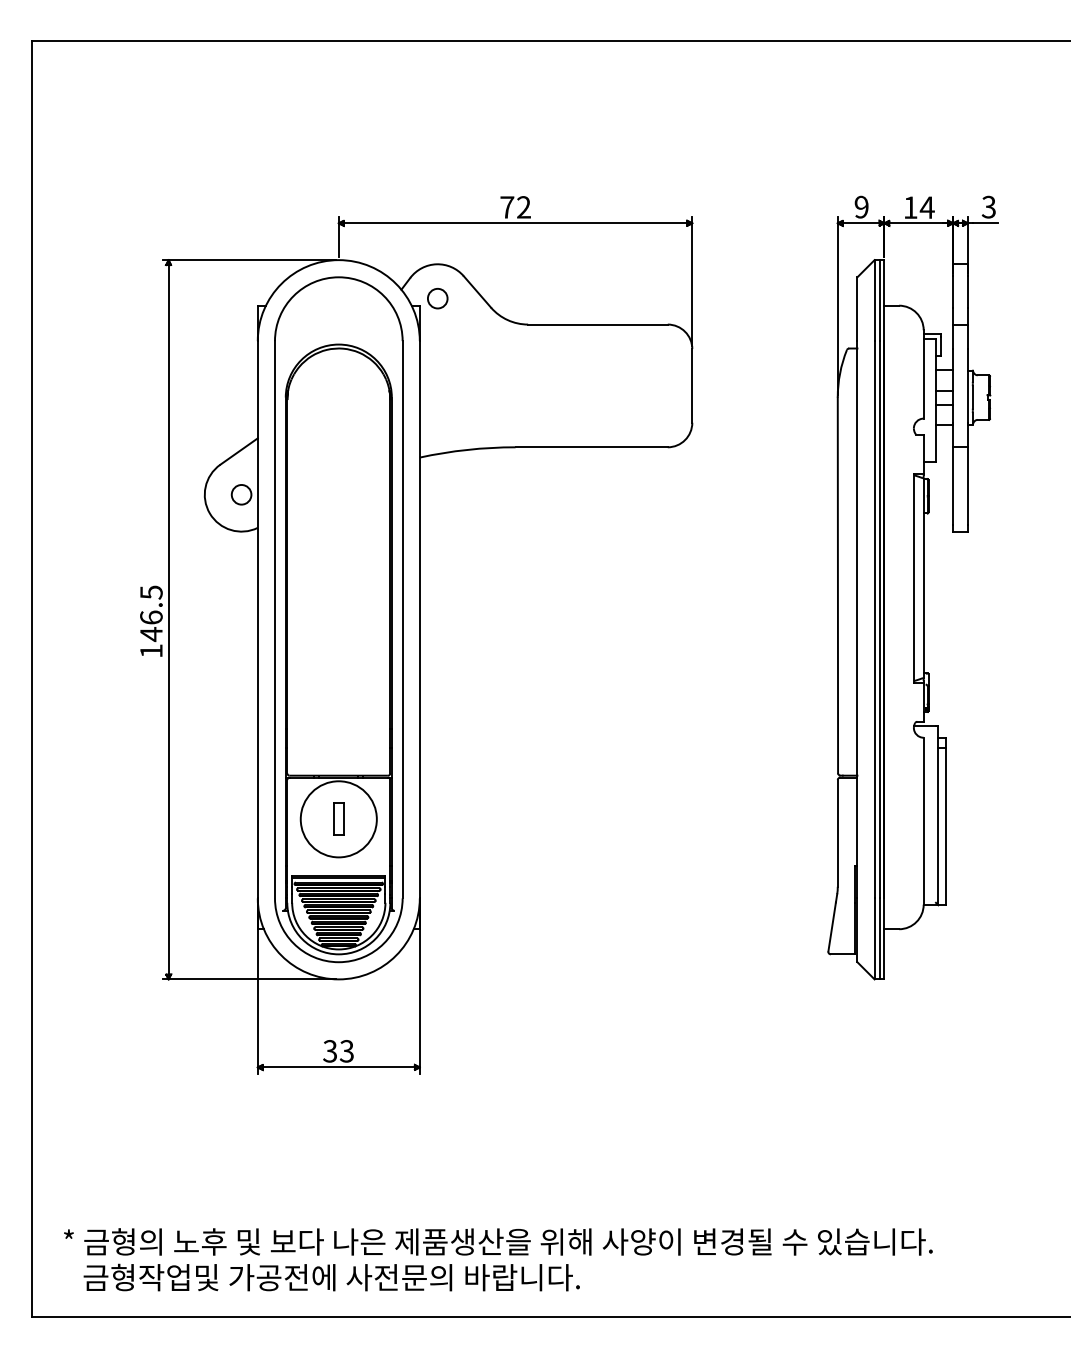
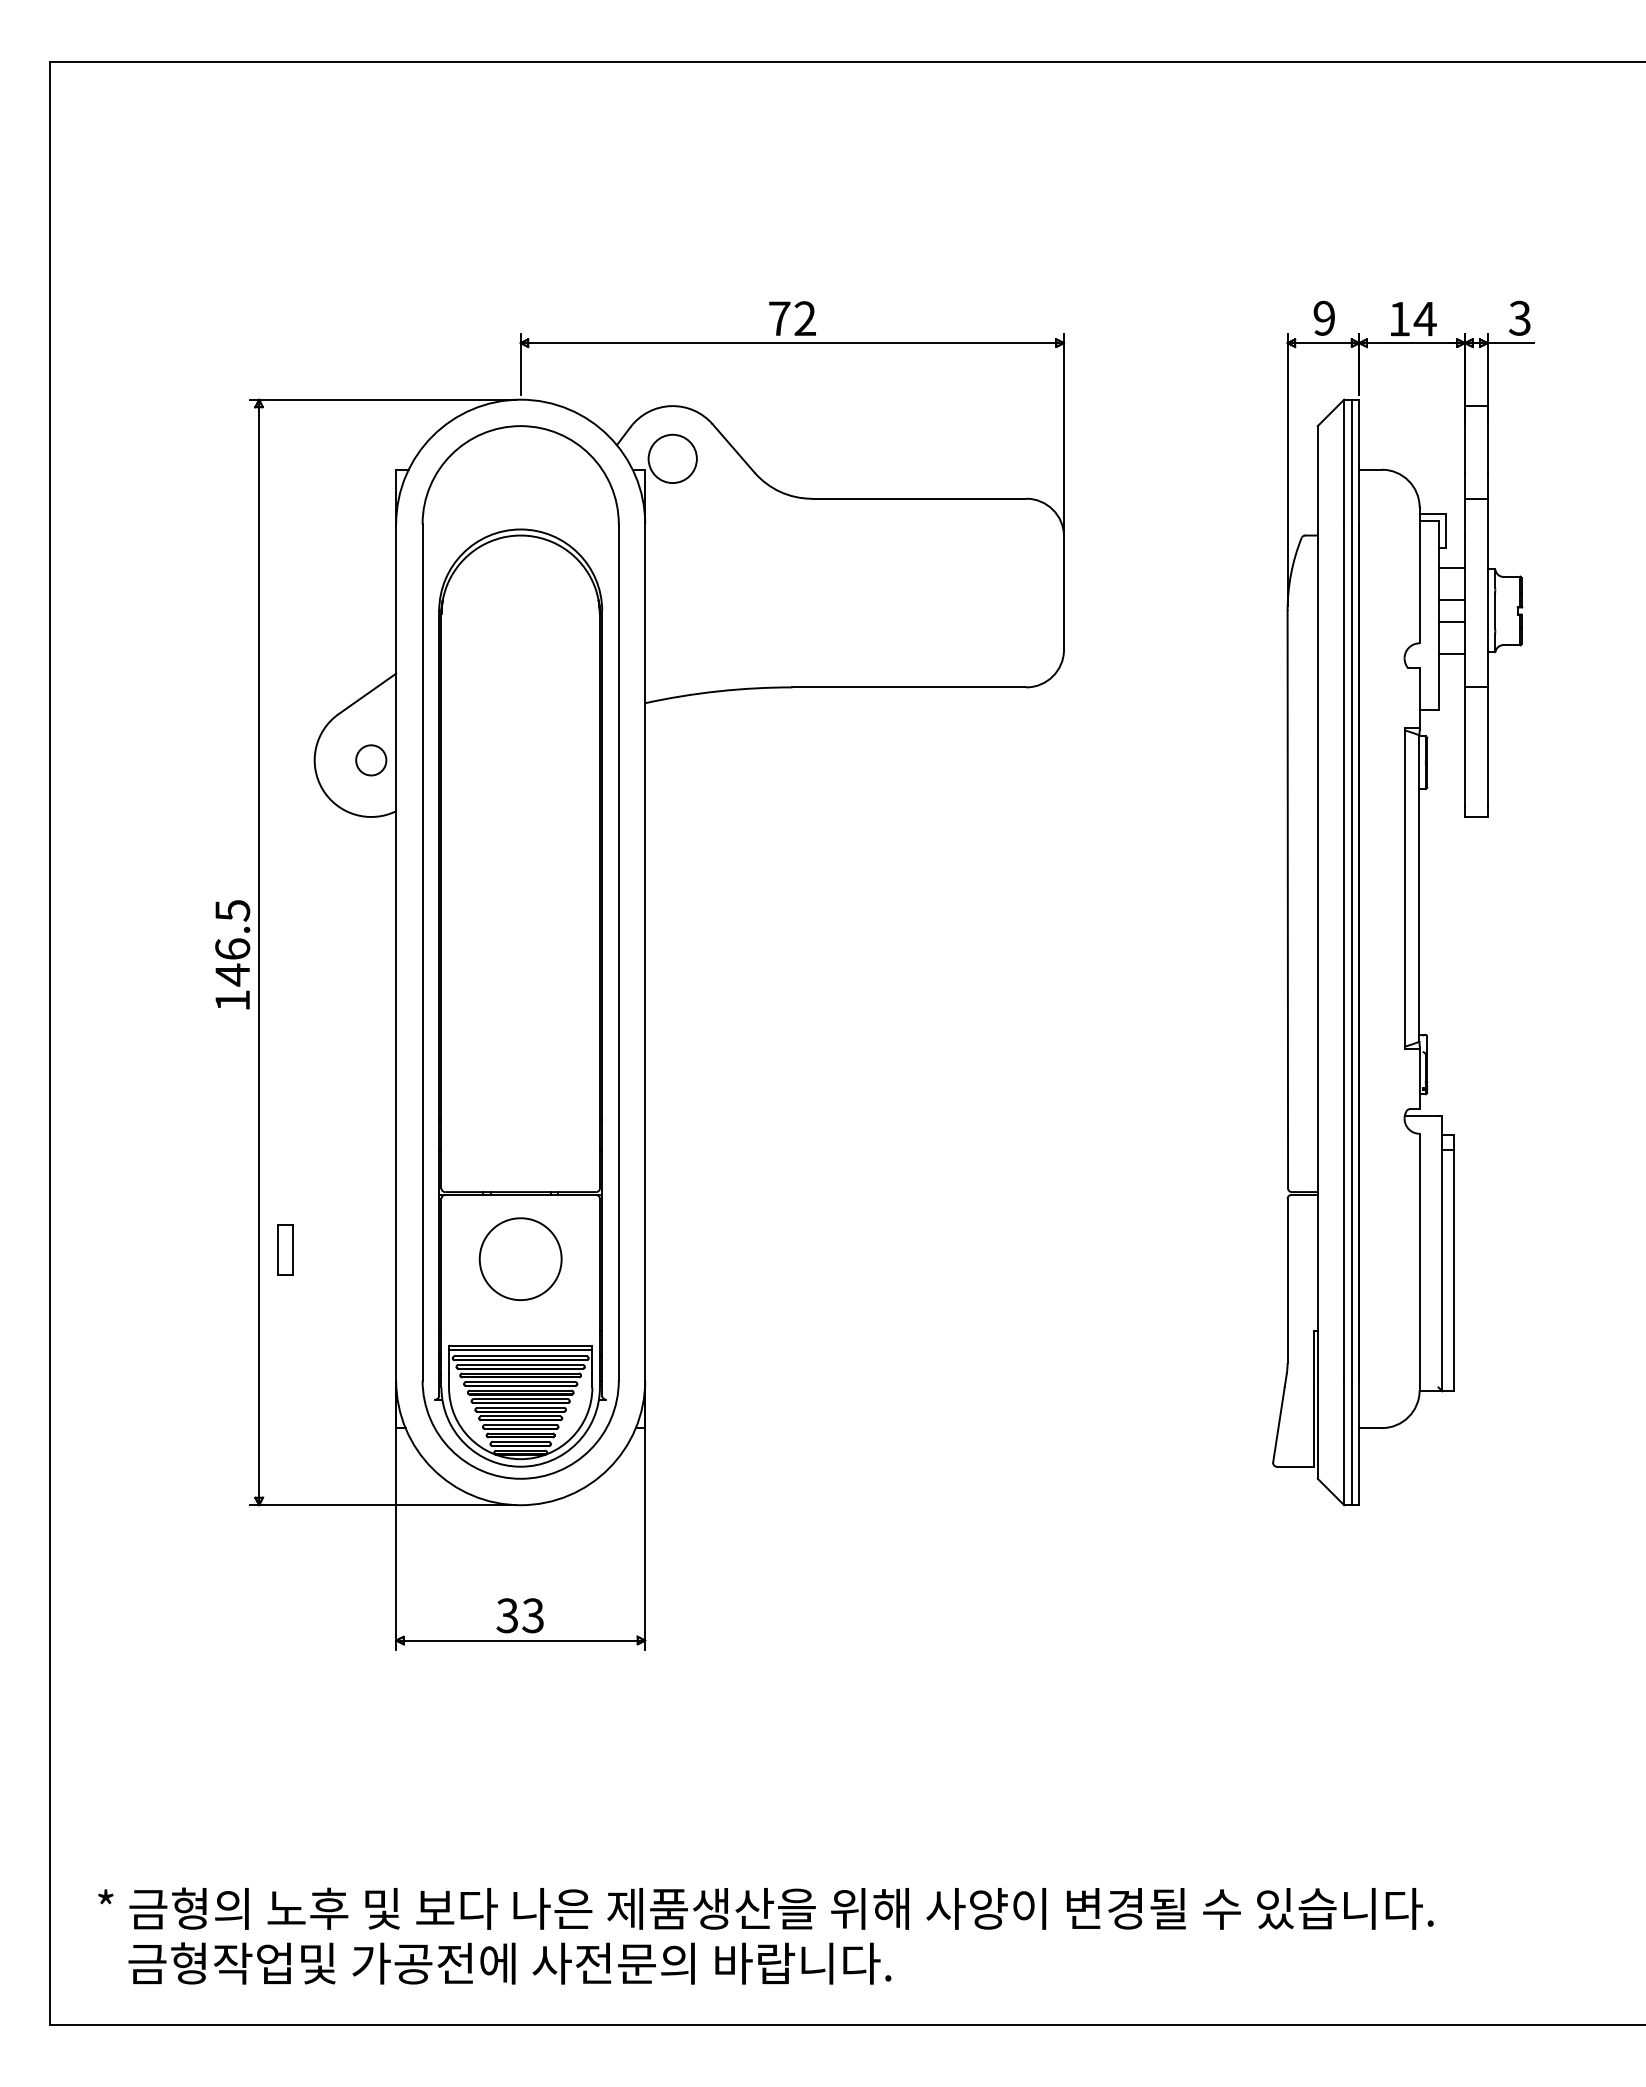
circle: (437, 298) -> (672, 458), size x1.6
part: (338, 818) -> (285, 1248), moved
circle: (338, 819) -> (520, 1259), size x0.7

